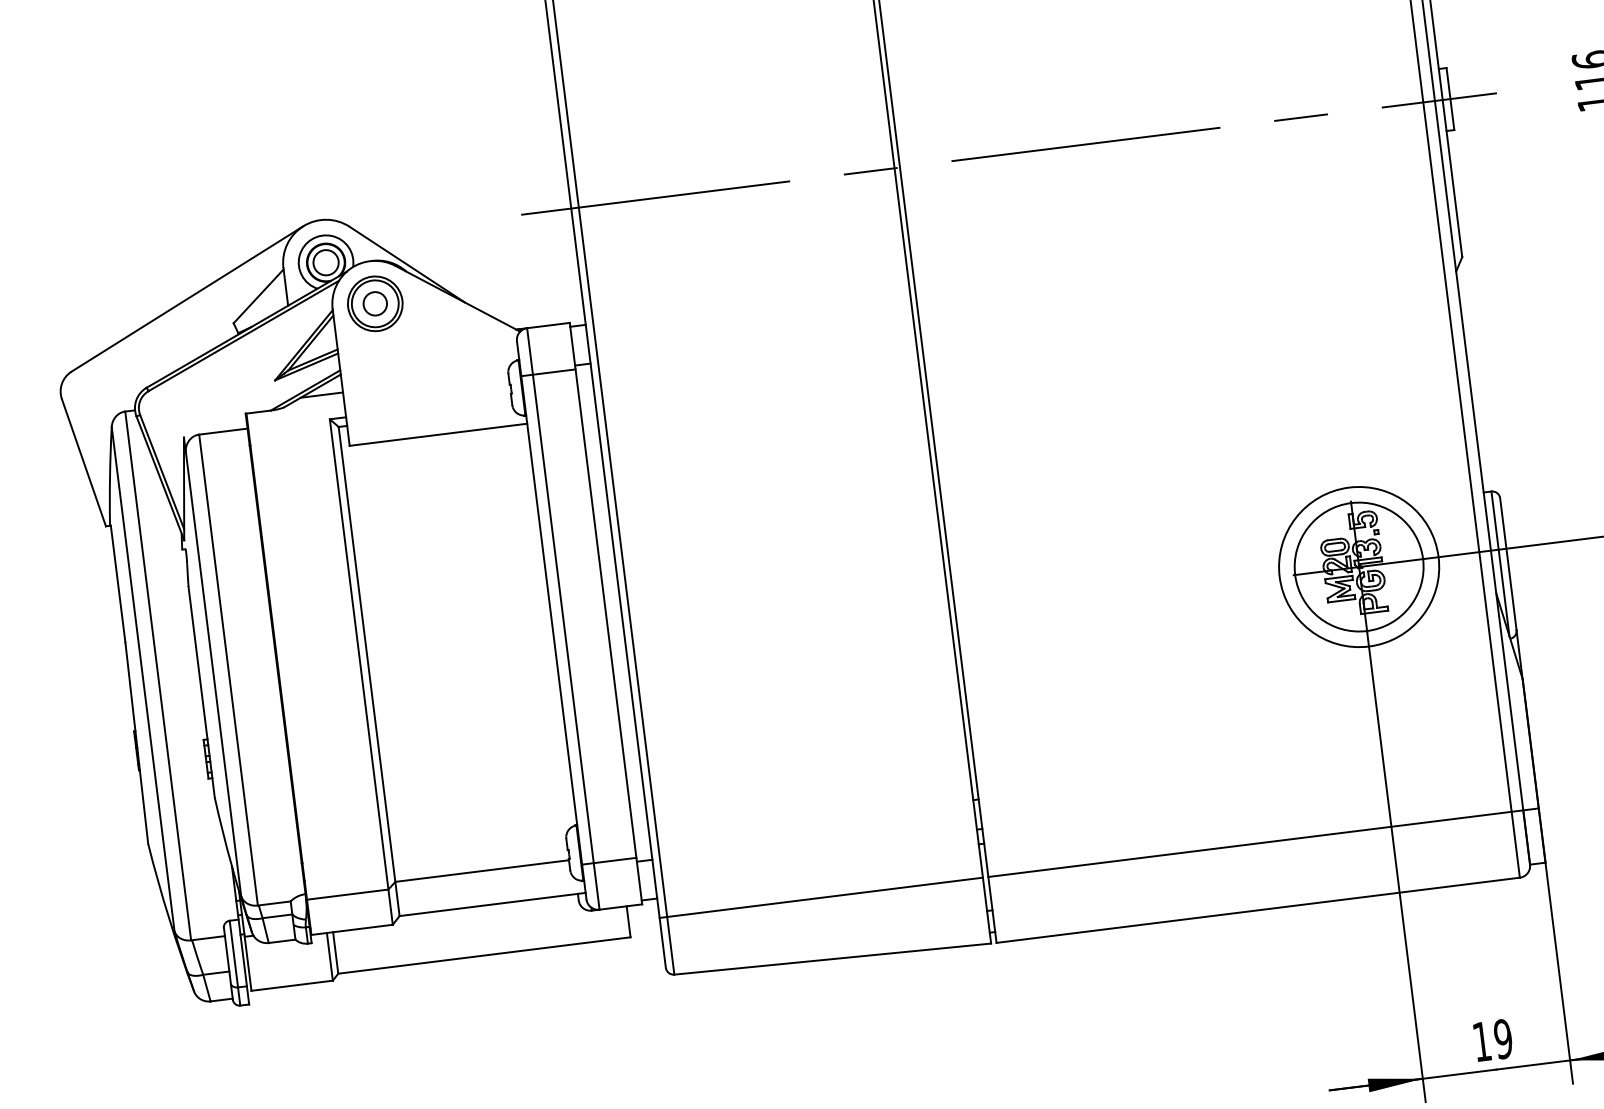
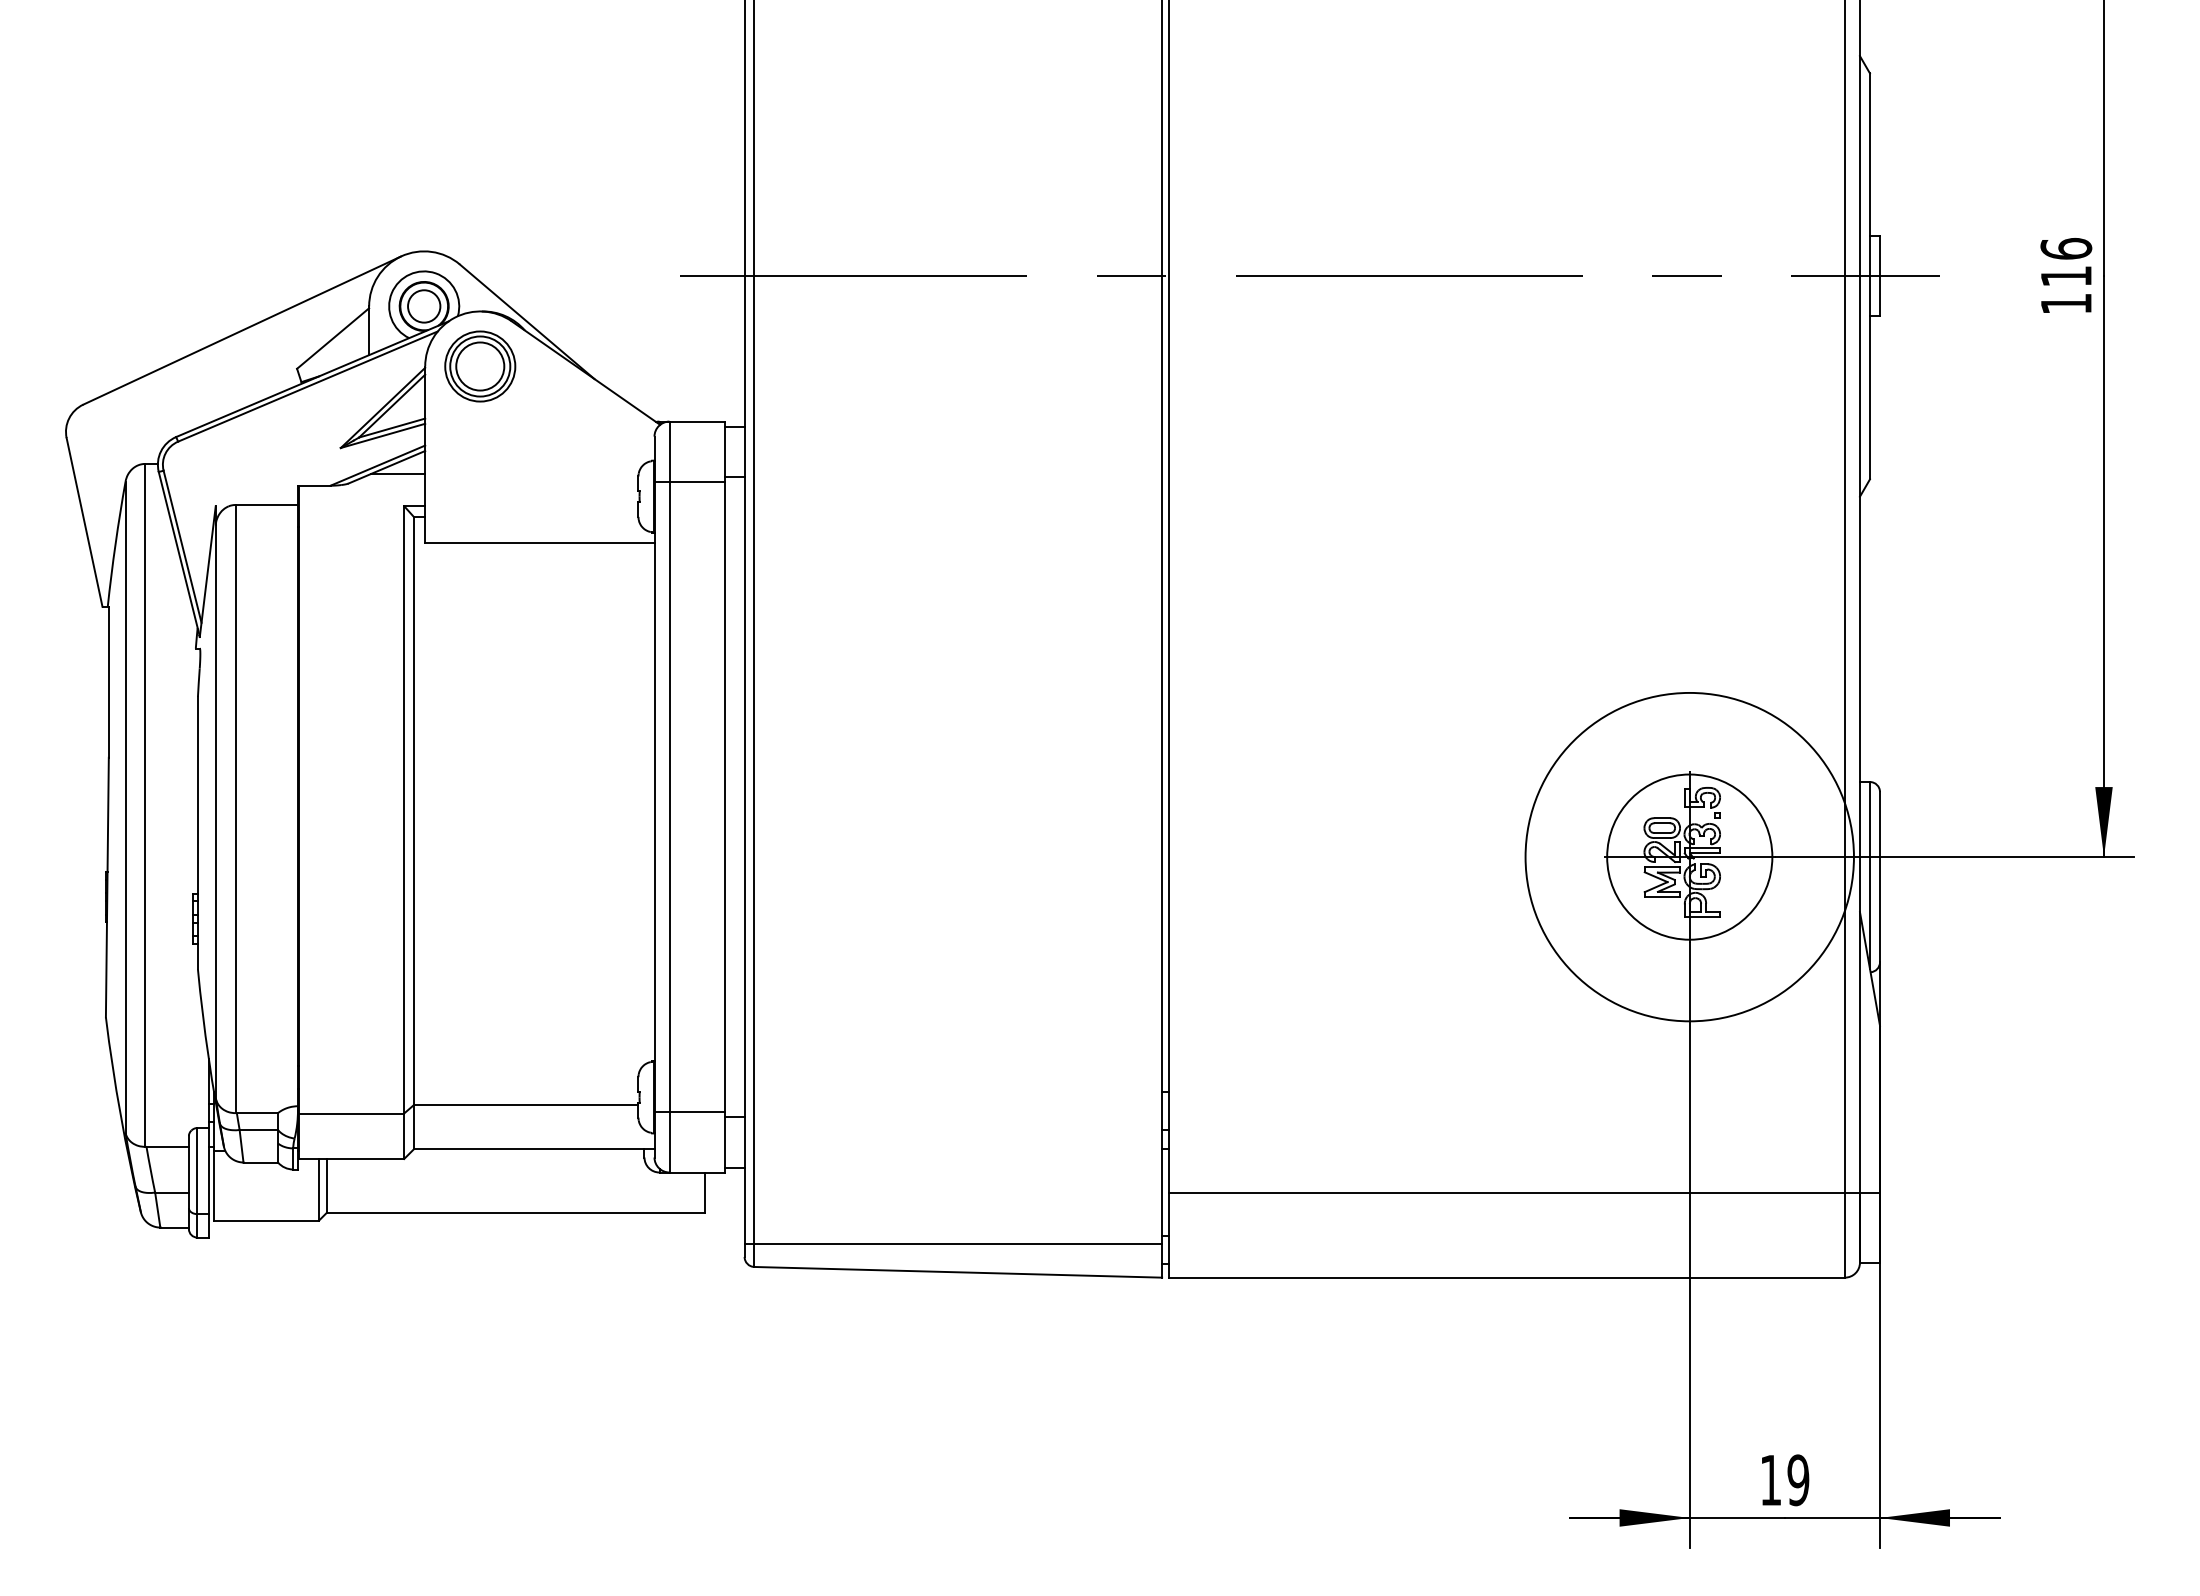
circle: (375, 303) -> (480, 366), size x1.6
circle: (1358, 566) -> (1689, 856), size x1.6
line: (821, 897) -> (953, 1243), moved

